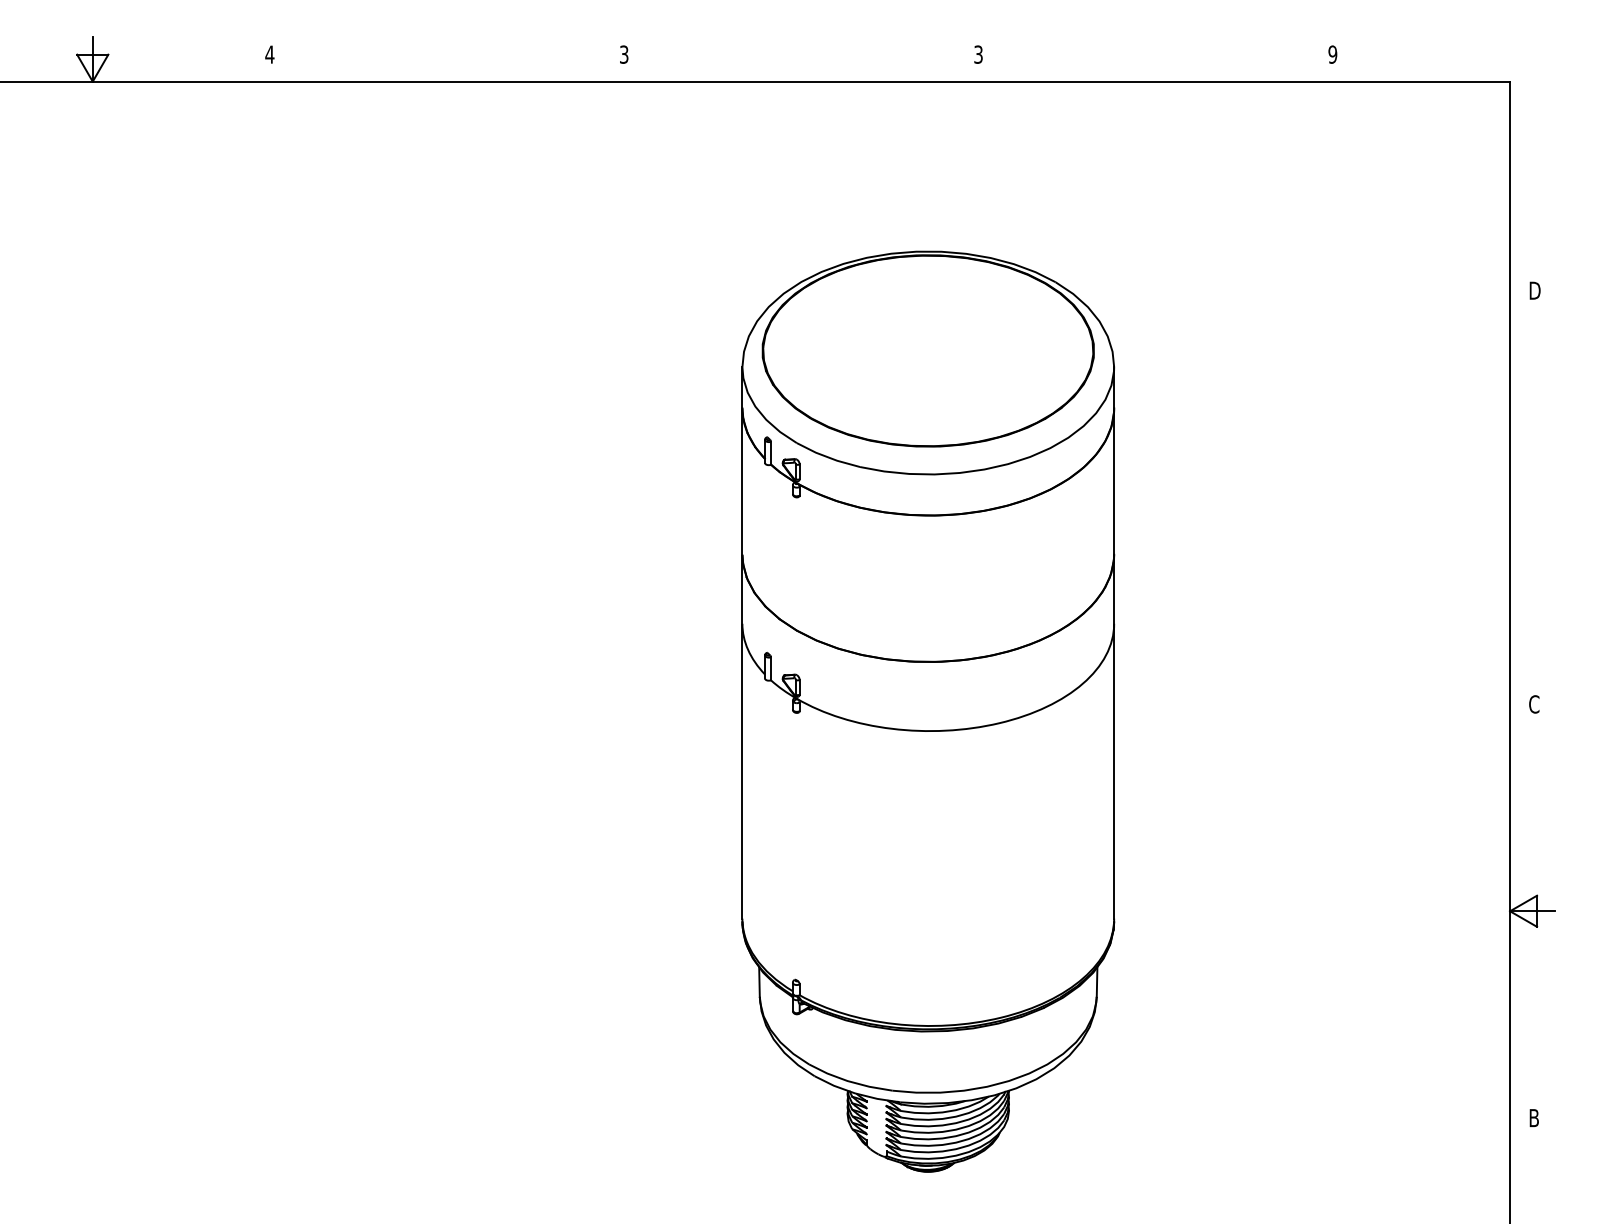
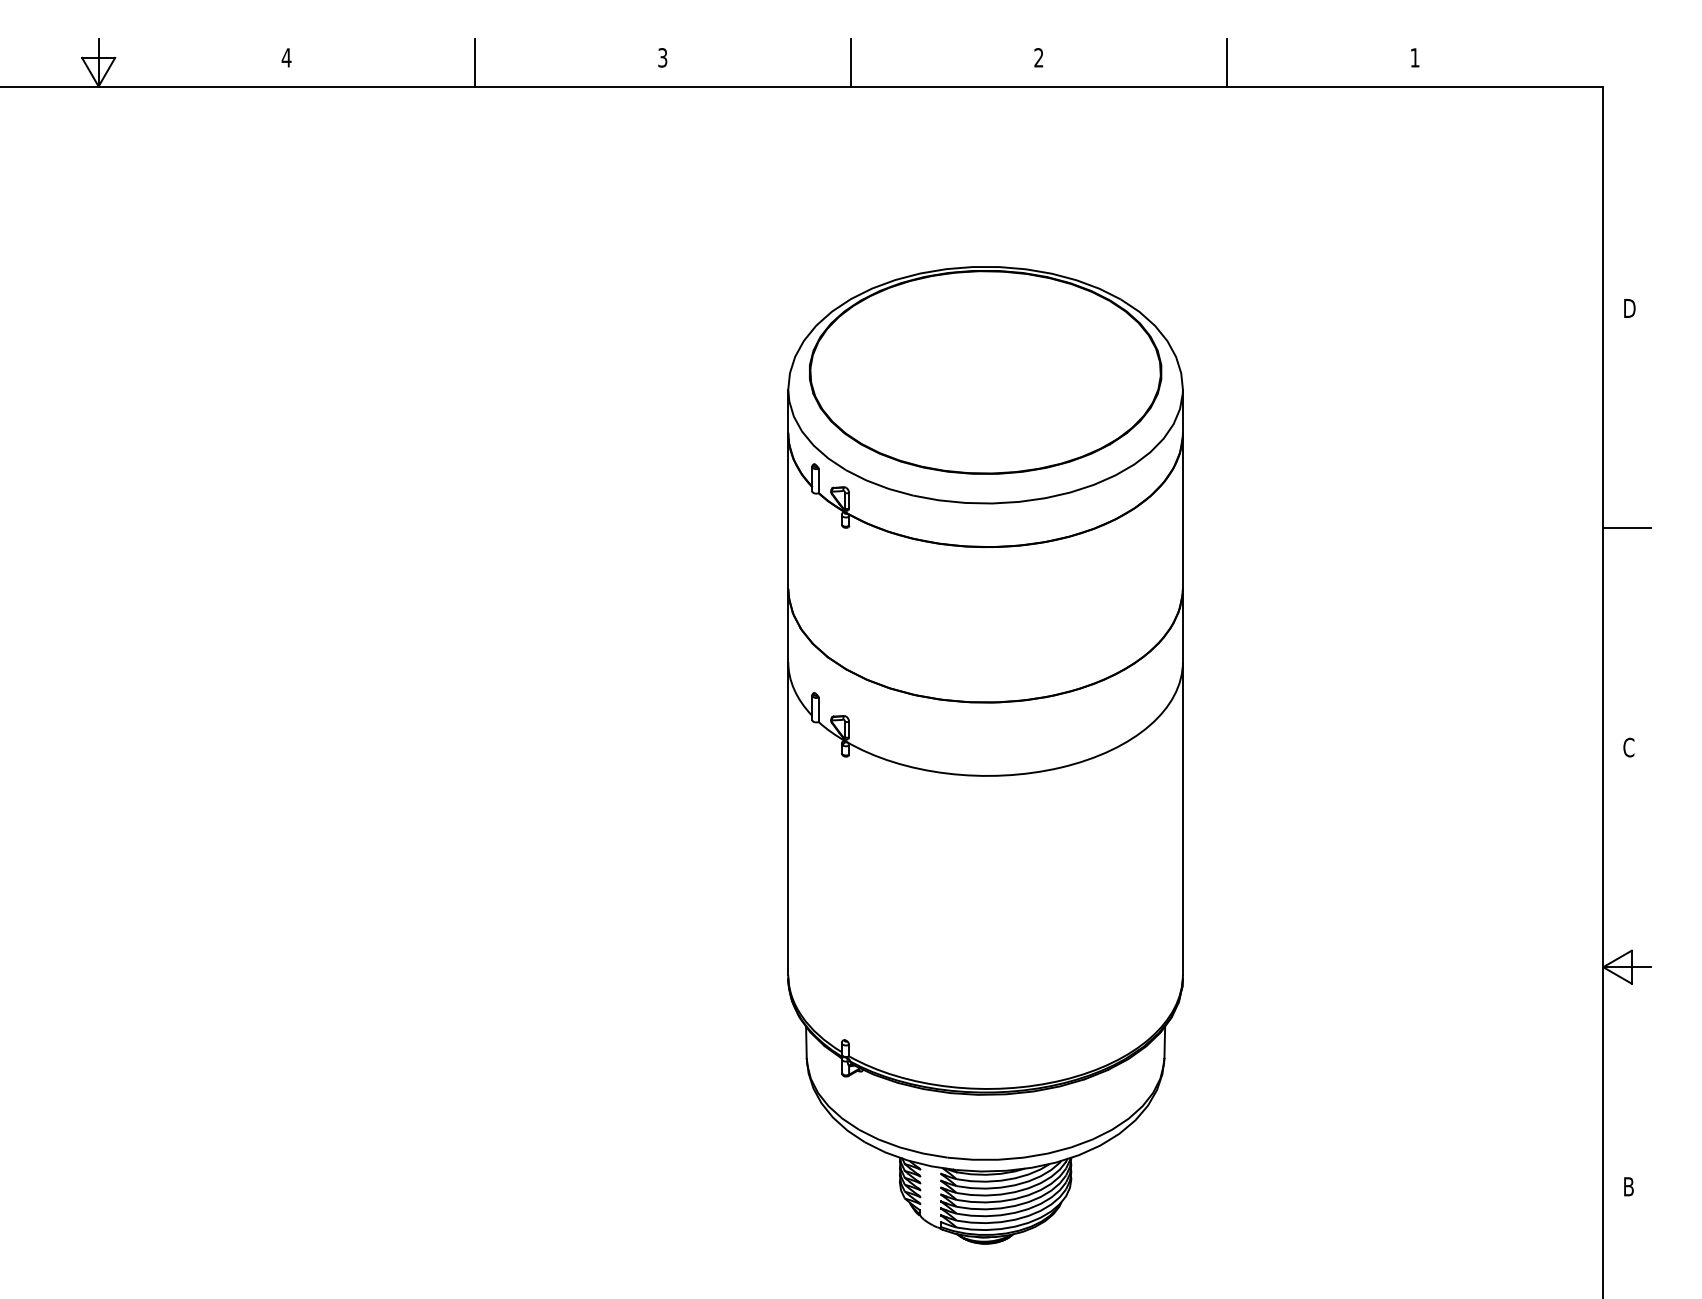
text: (978, 54) -> (1038, 57), 3 -> 2
text: (1332, 54) -> (1414, 57), 9 -> 1
line: (446, 59) -> (474, 62), added
line: (801, 59) -> (850, 62), added
line: (1156, 59) -> (1227, 62), added
line: (1532, 498) -> (1626, 528), added

